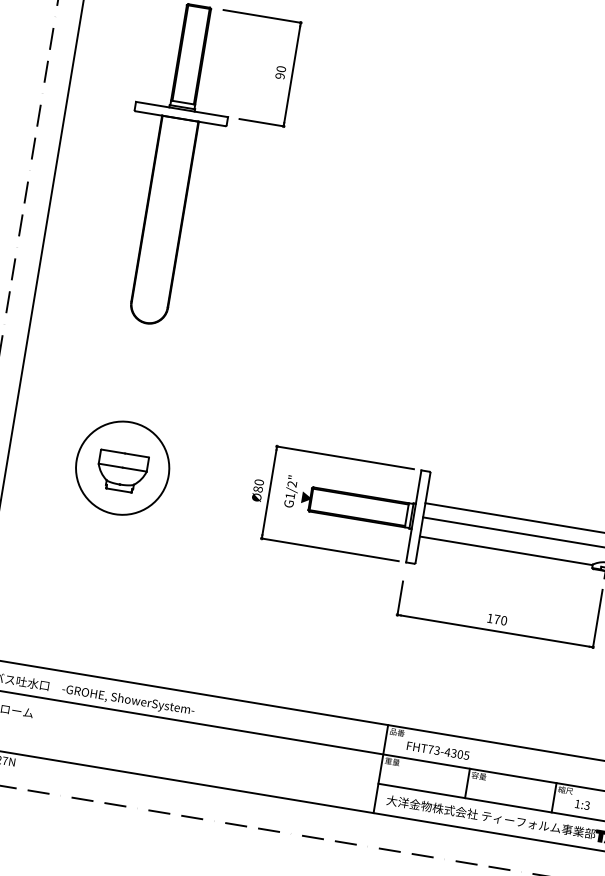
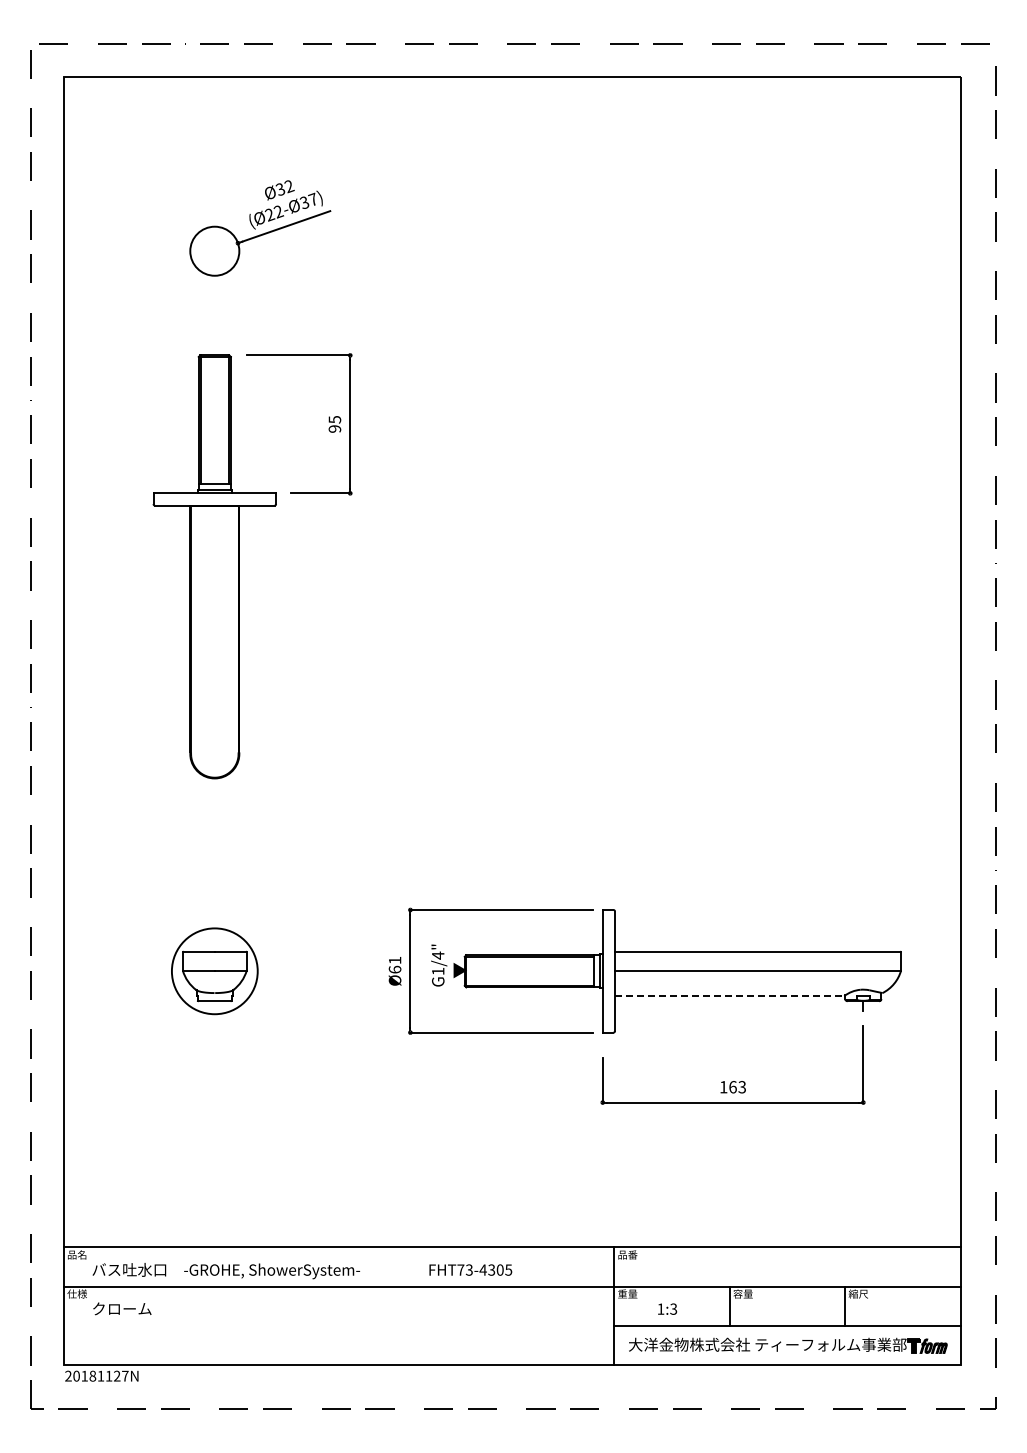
text: (281, 68) -> (334, 419), 90 -> 95
circle: (122, 468) -> (214, 971), size x0.7
text: (292, 484) -> (438, 955), G1/2" -> G1/4"
text: (258, 485) -> (394, 964), Ø80 -> Ø61
line: (505, 551) -> (729, 996), solid -> dashed
text: (500, 620) -> (737, 1087), 170 -> 163
text: (438, 750) -> (470, 1269), moved
text: (582, 804) -> (667, 1308), moved

